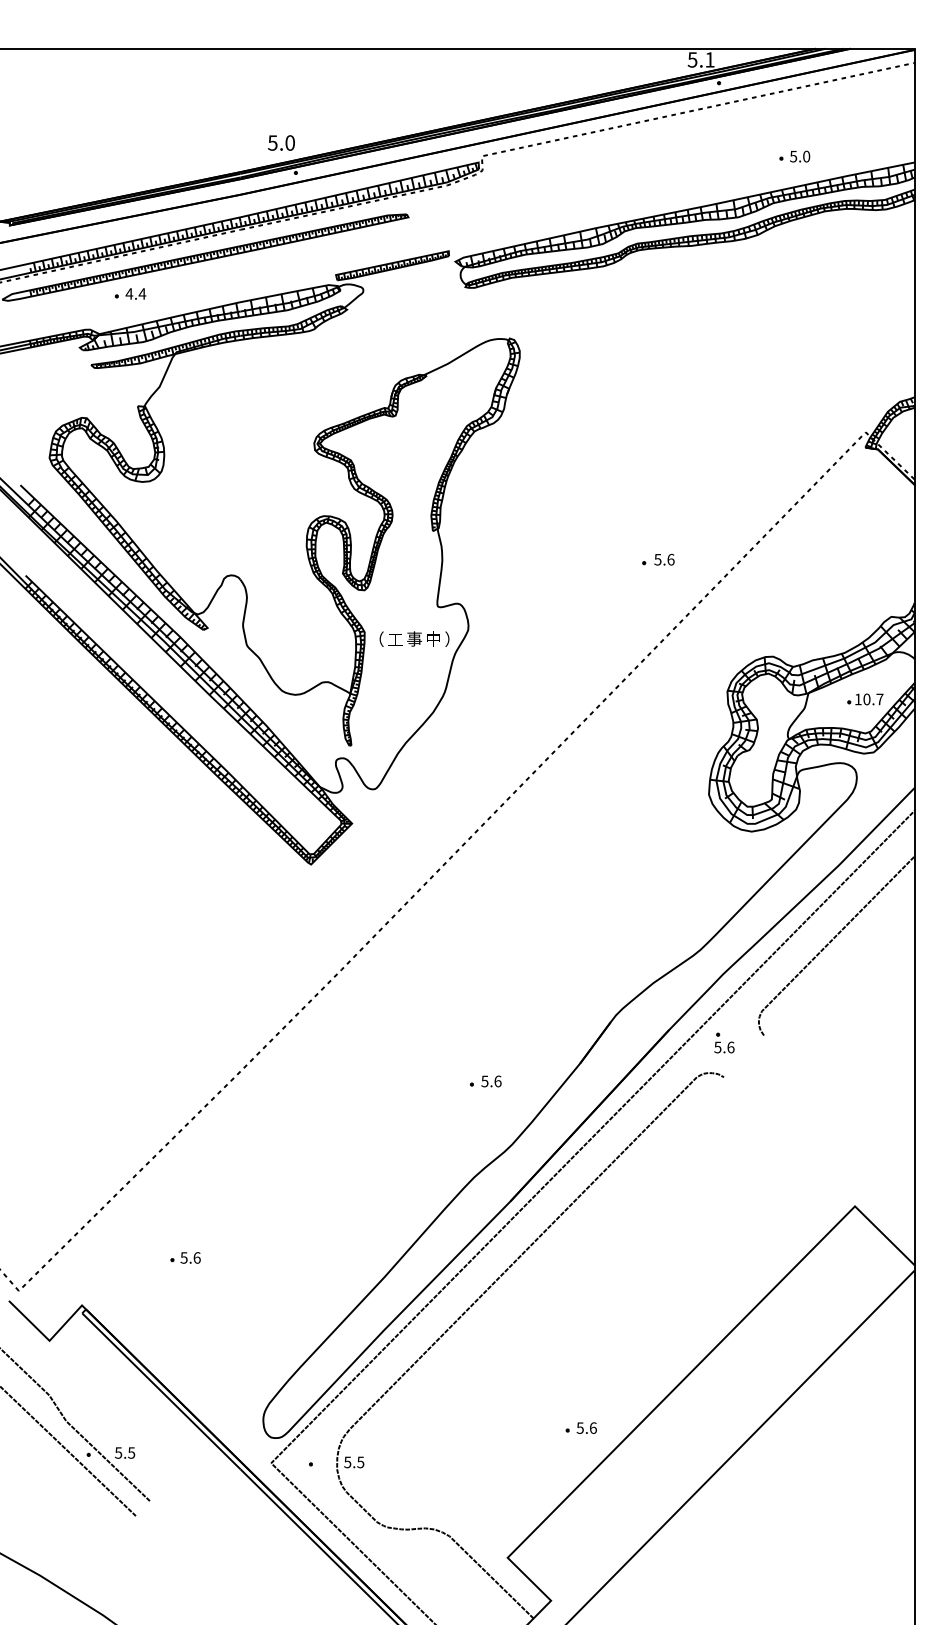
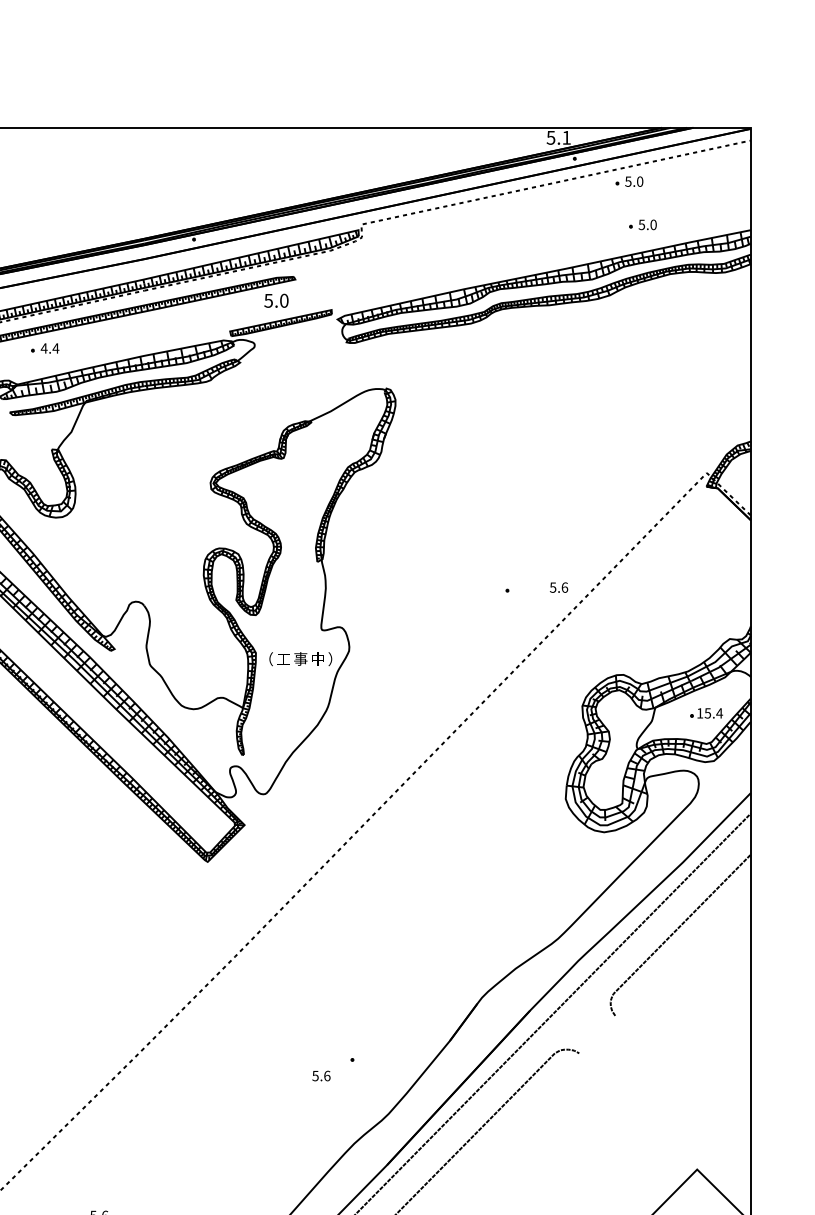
part: (779, 108) -> (629, 181), added
text: (281, 142) -> (276, 300), moved
text: (664, 559) -> (559, 587), moved
text: (873, 699) -> (713, 713), 10.7 -> 15.4
part: (724, 1042) -> (579, 1022), removed
text: (491, 1081) -> (321, 1076), moved

